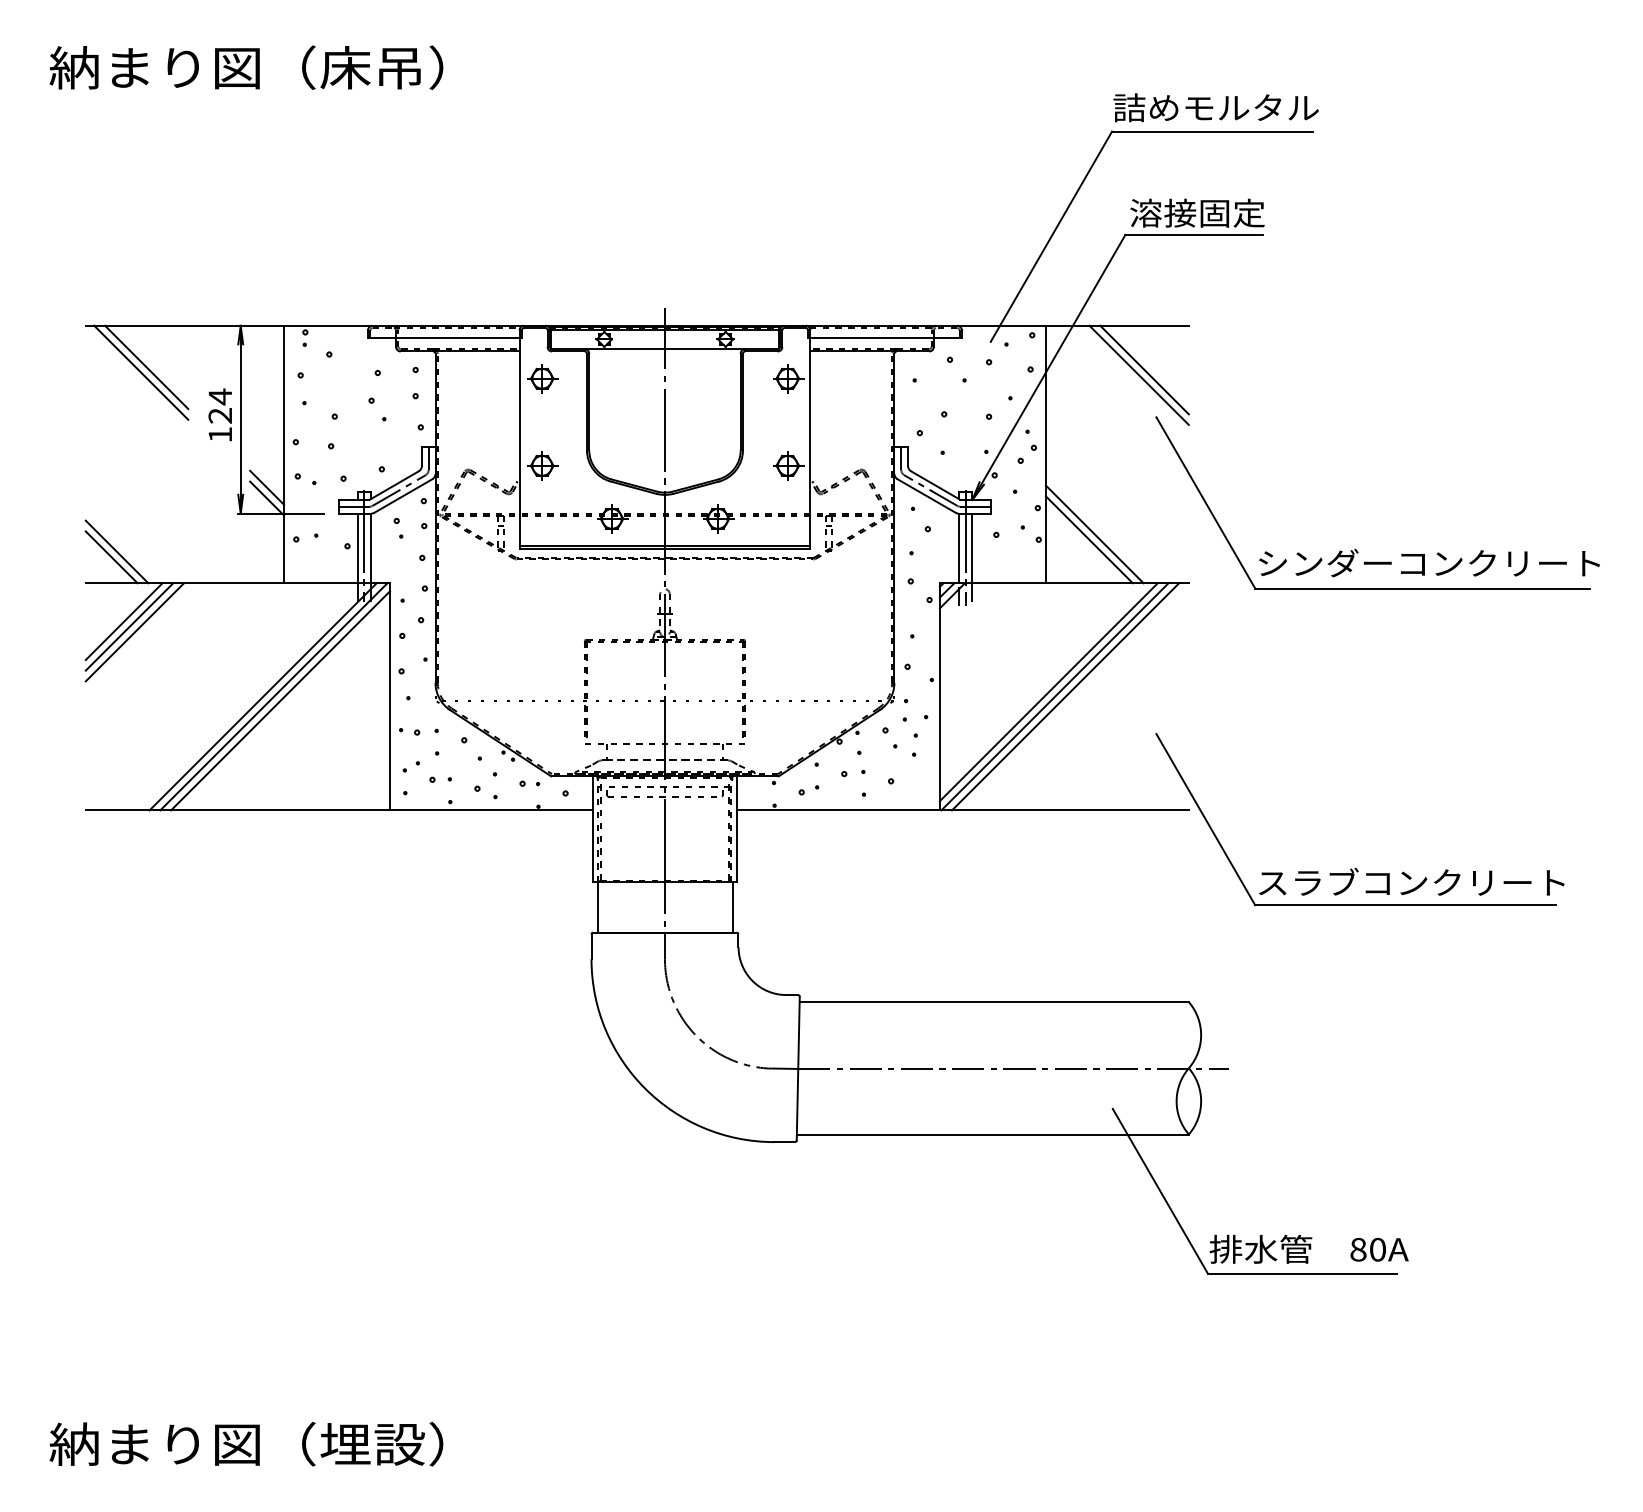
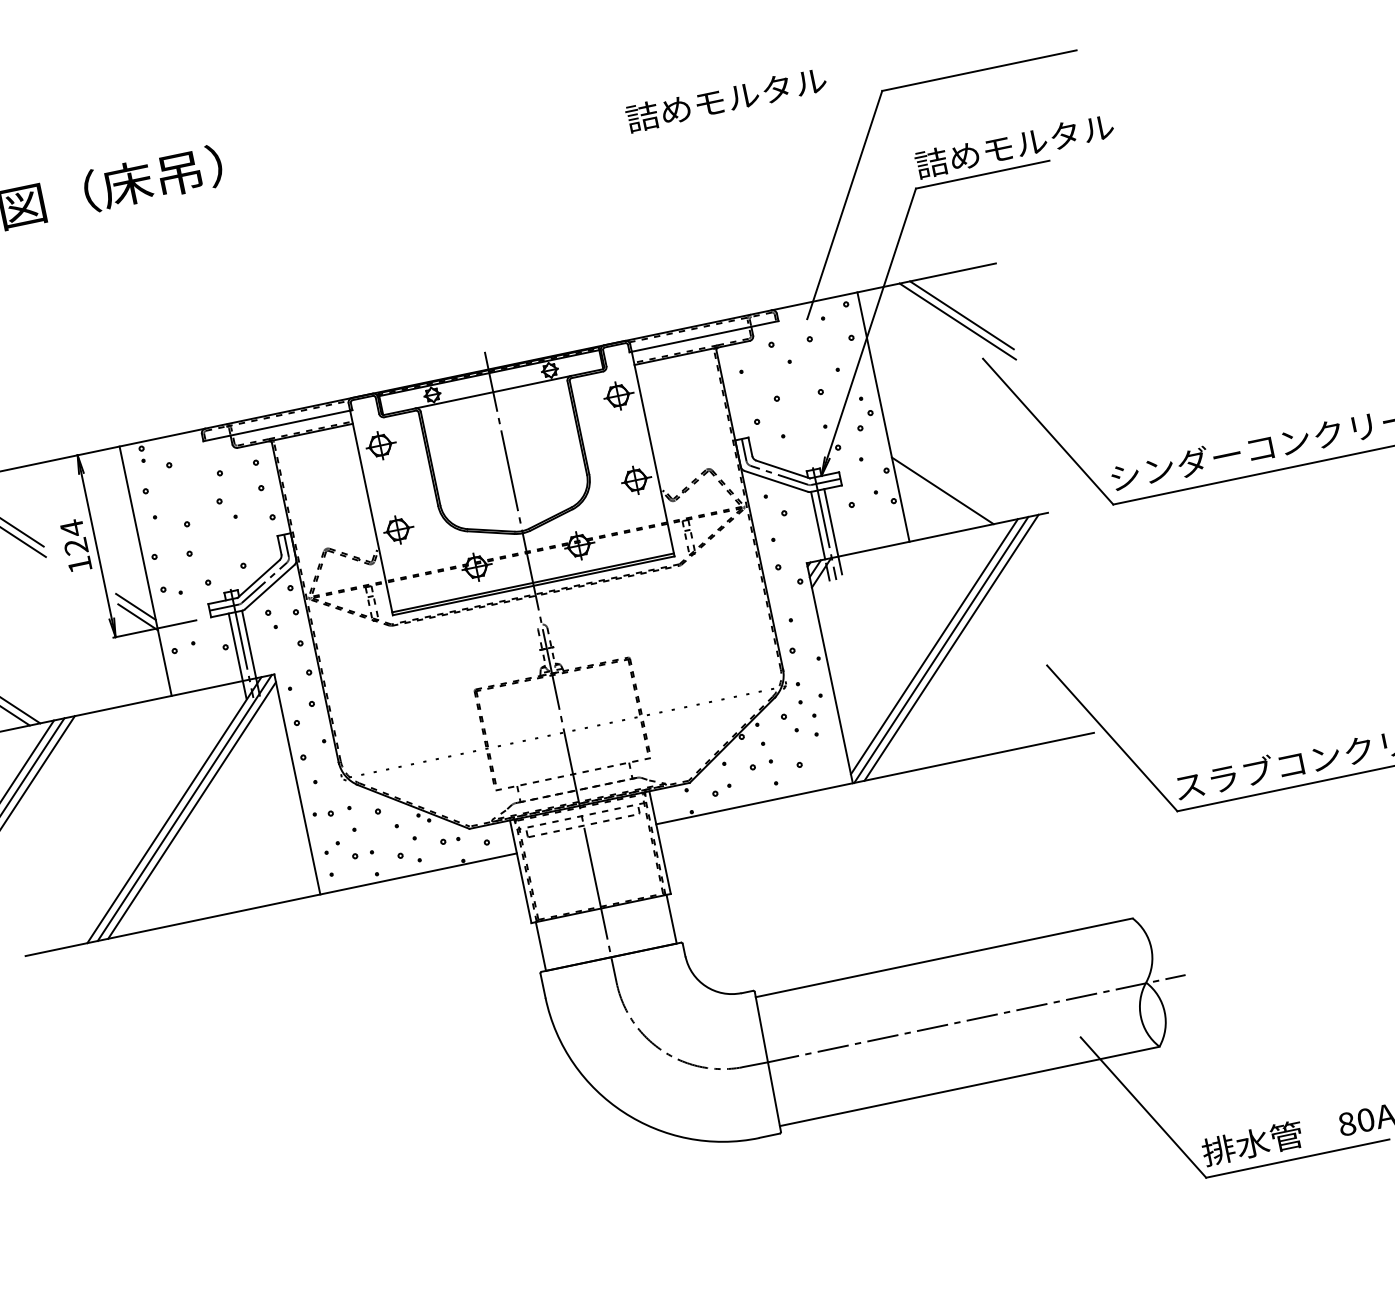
text: (1215, 107) -> (725, 99), moved
text: (1231, 212) -> (1014, 145), 溶接固定 -> 詰めモルタル
line: (1094, 534) -> (946, 484), removed

